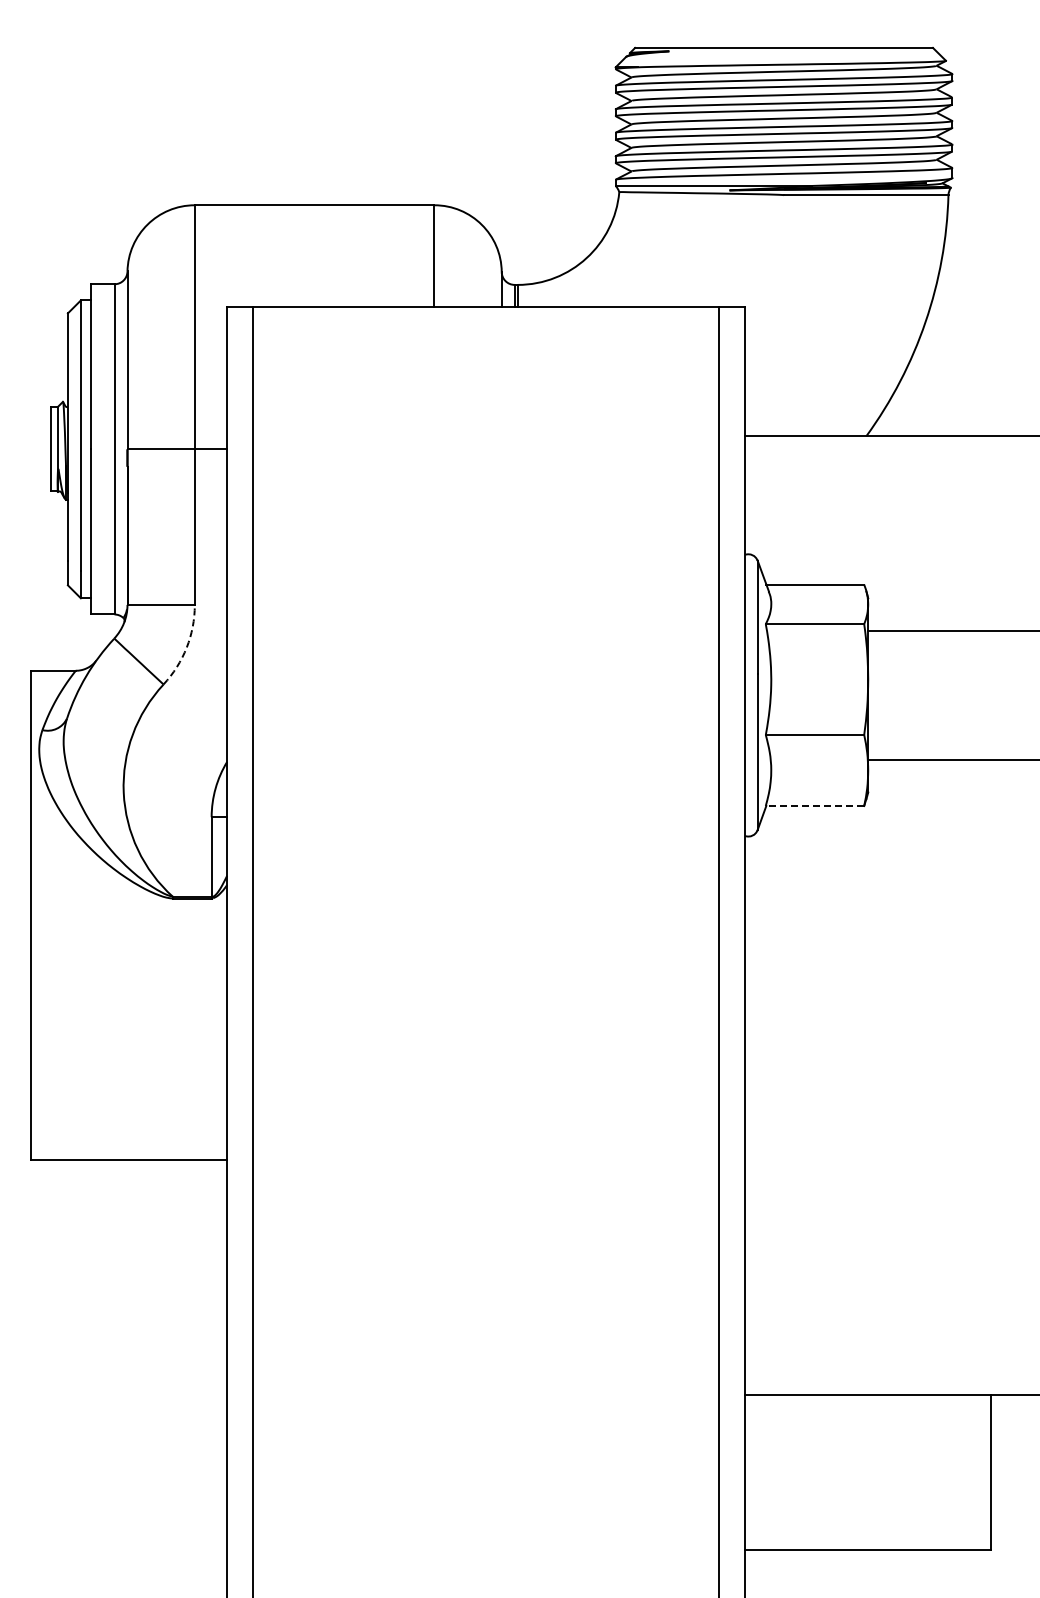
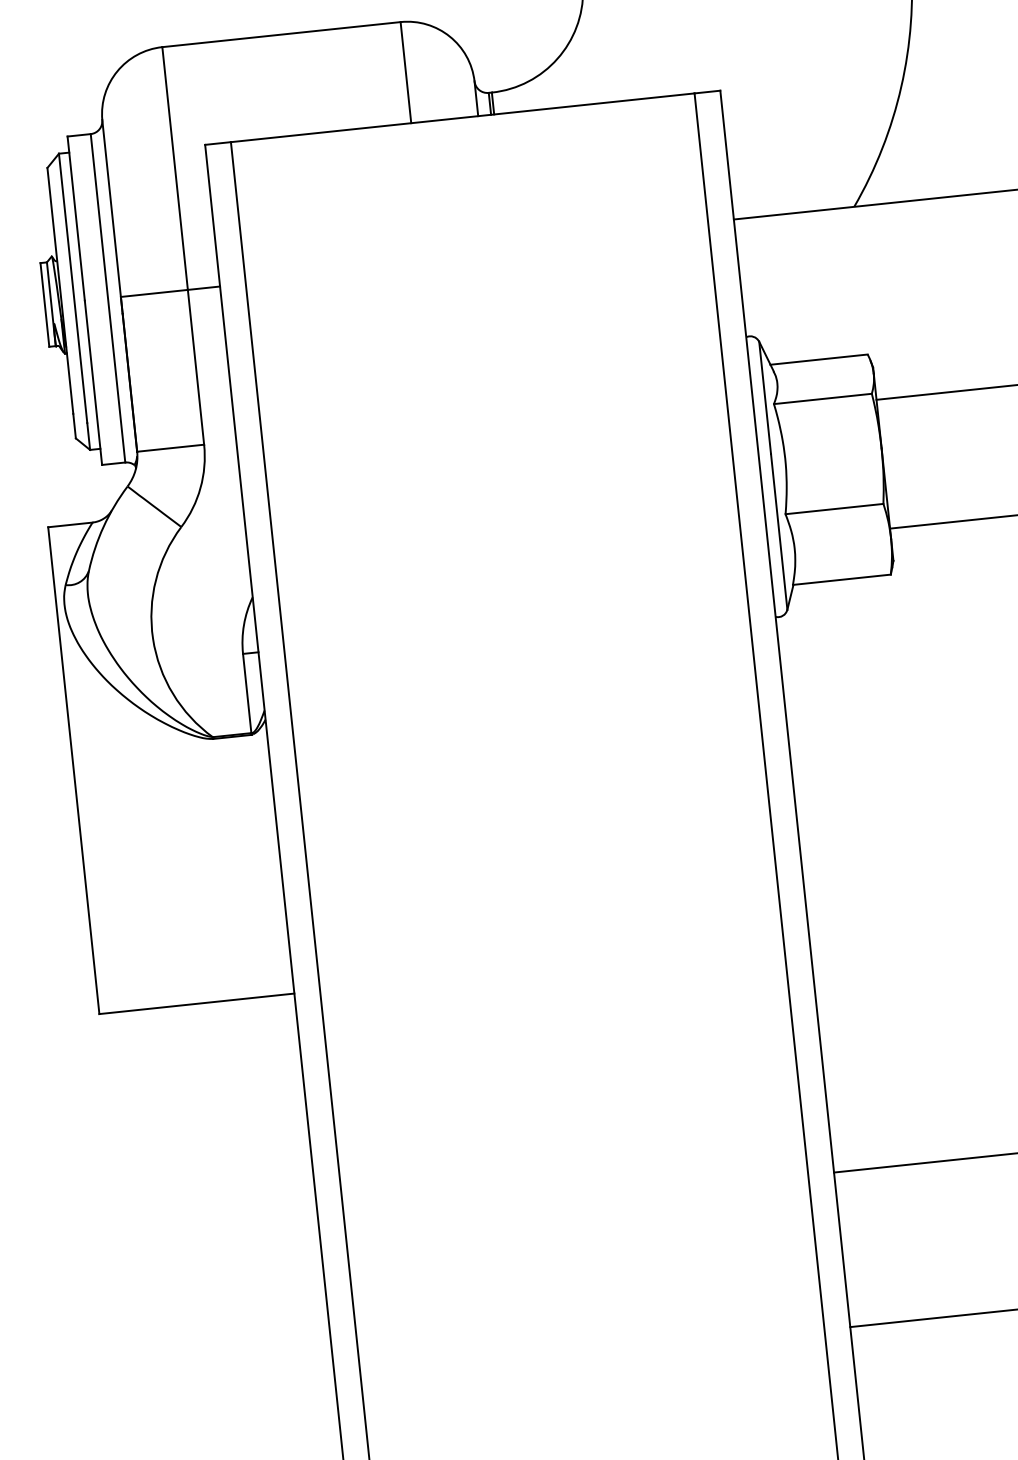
arc: (186, 647) -> (200, 487), dashed -> solid
line: (814, 806) -> (841, 580), dashed -> solid

